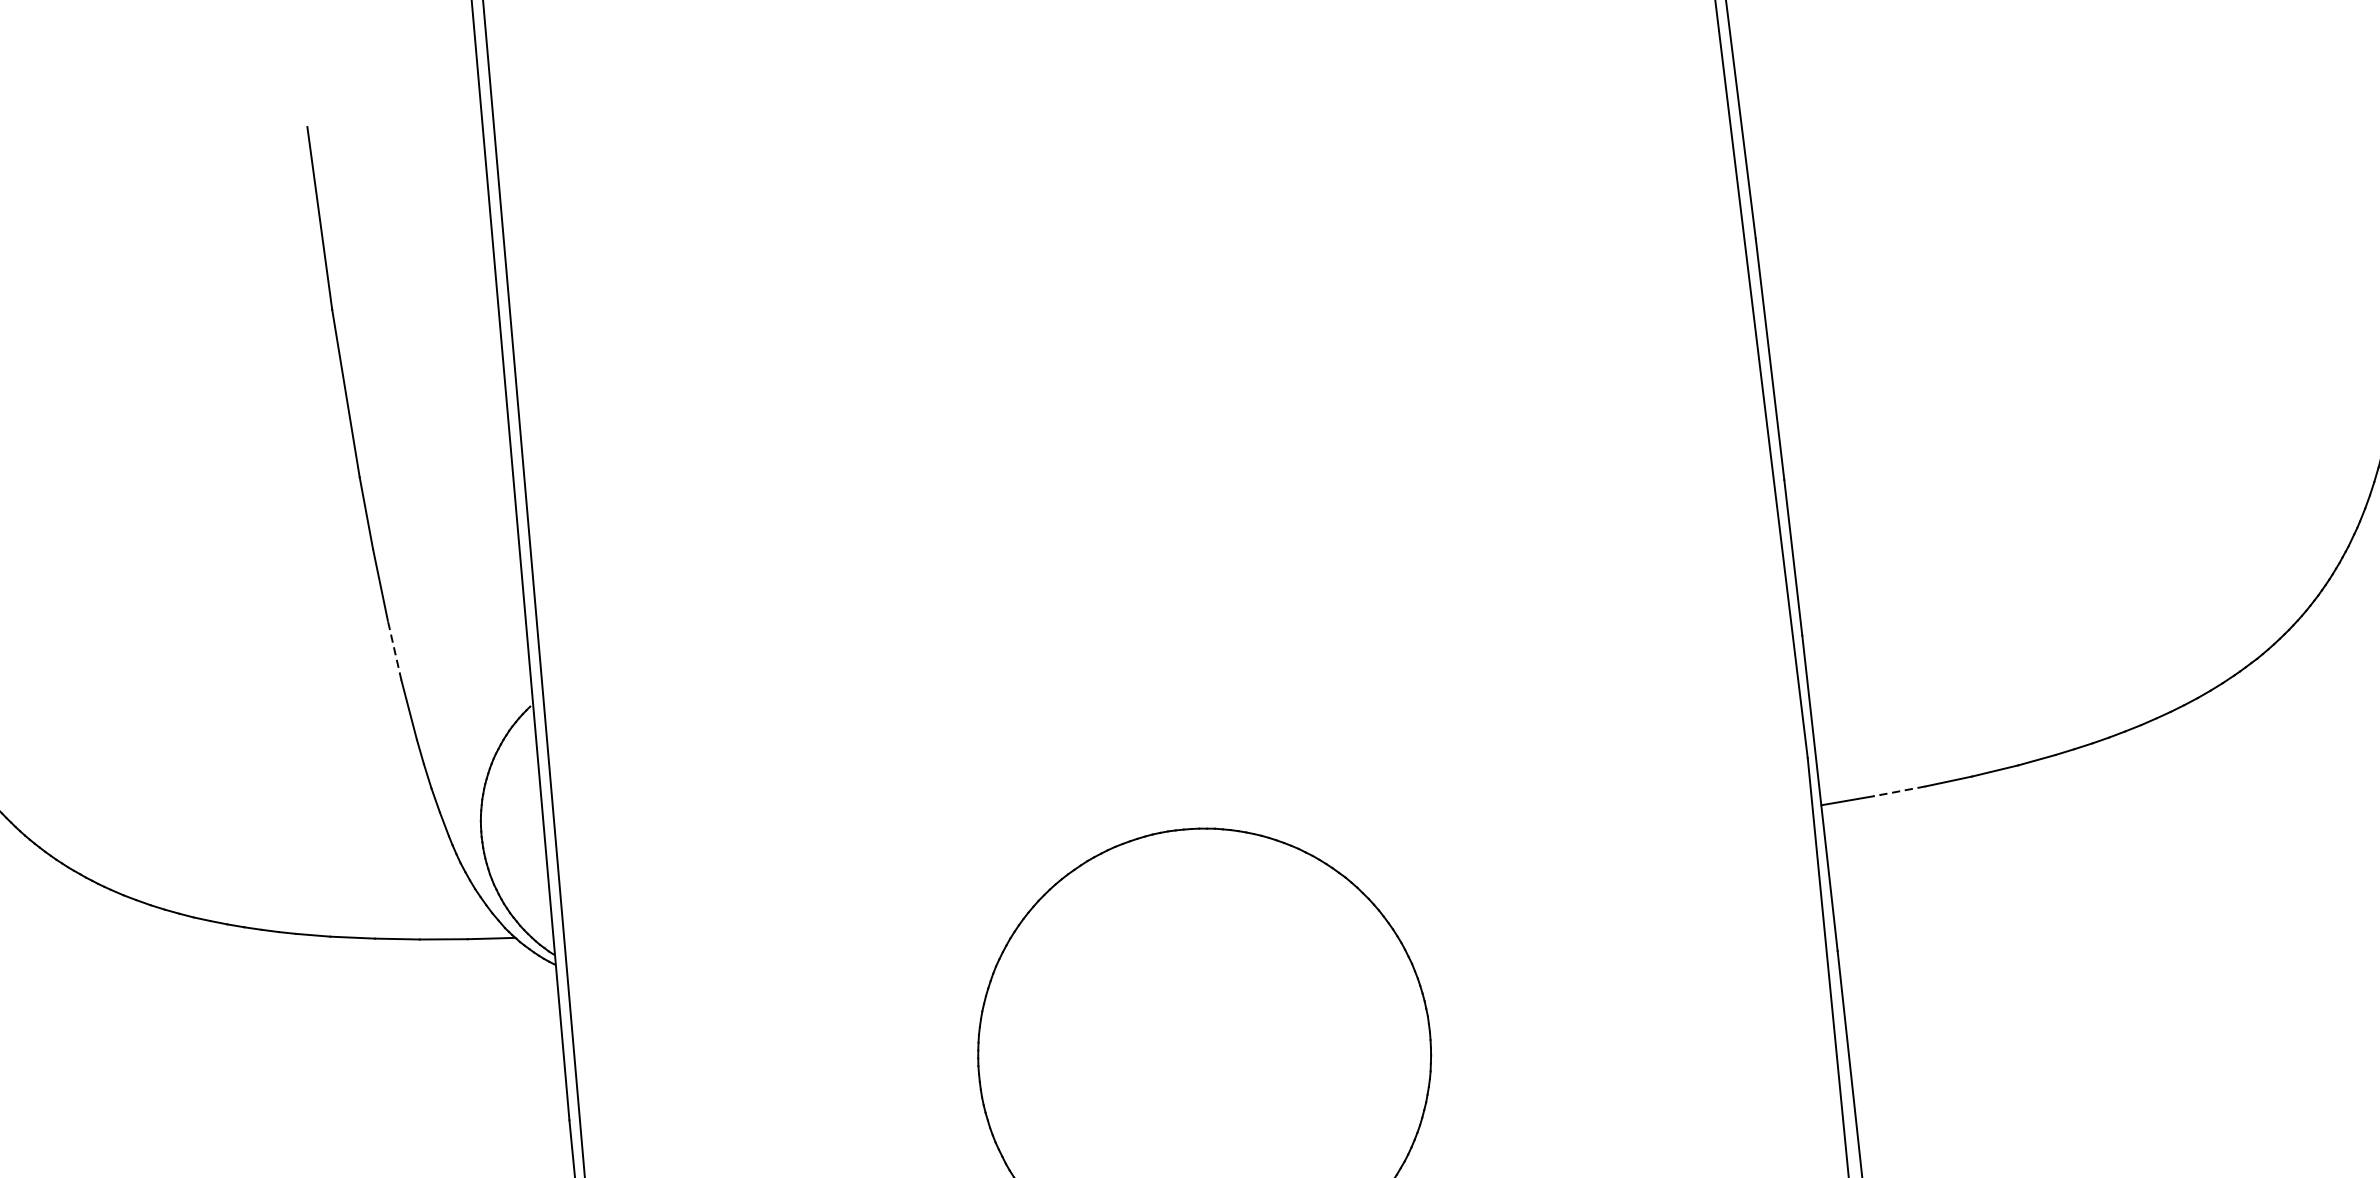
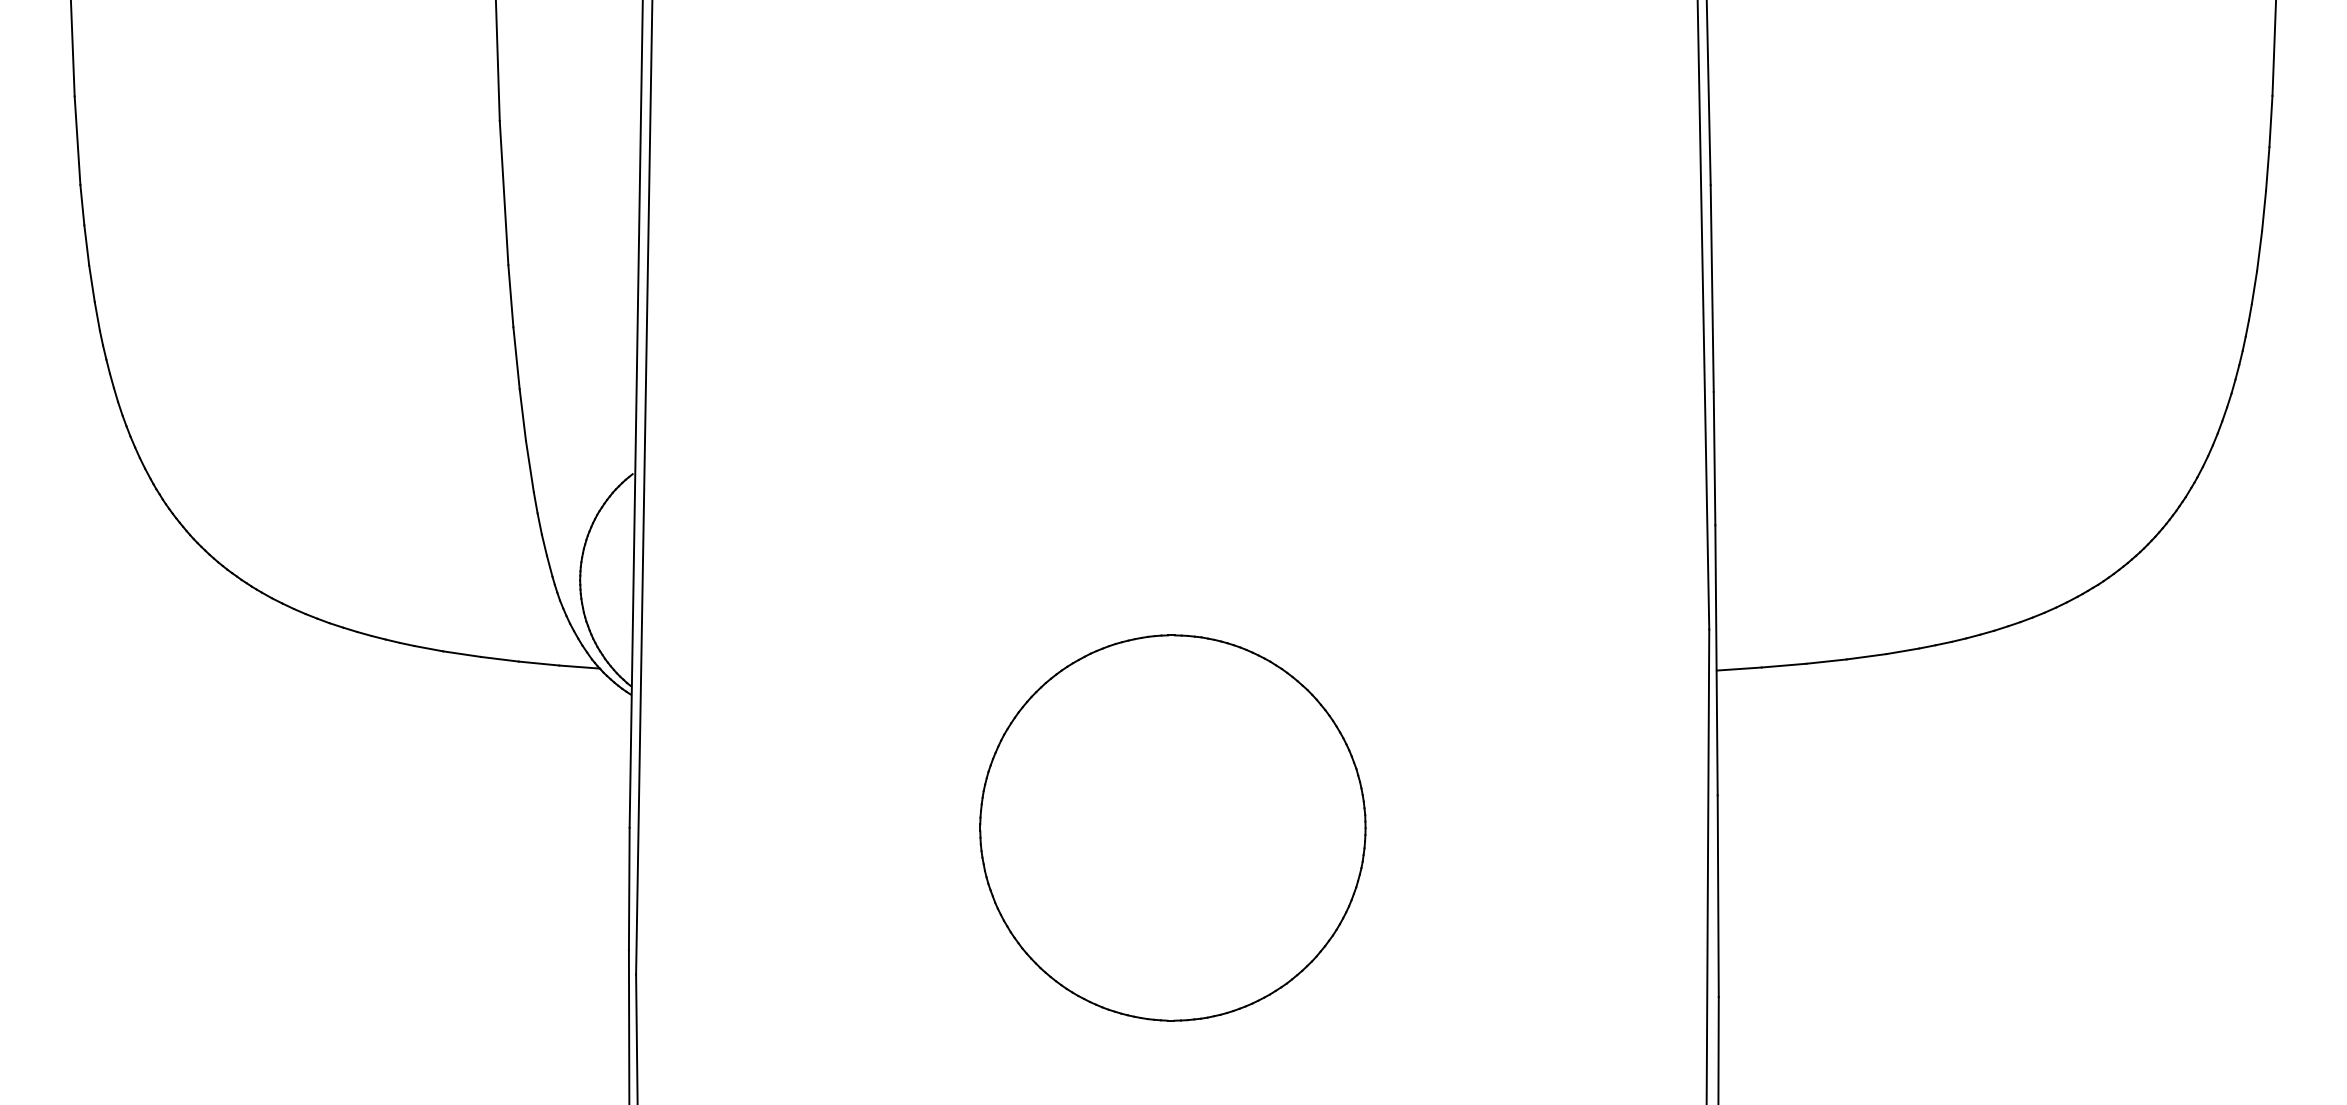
line: (394, 650) -> (522, 414), dashed -> solid
line: (1898, 791) -> (1783, 665), dashed -> solid

